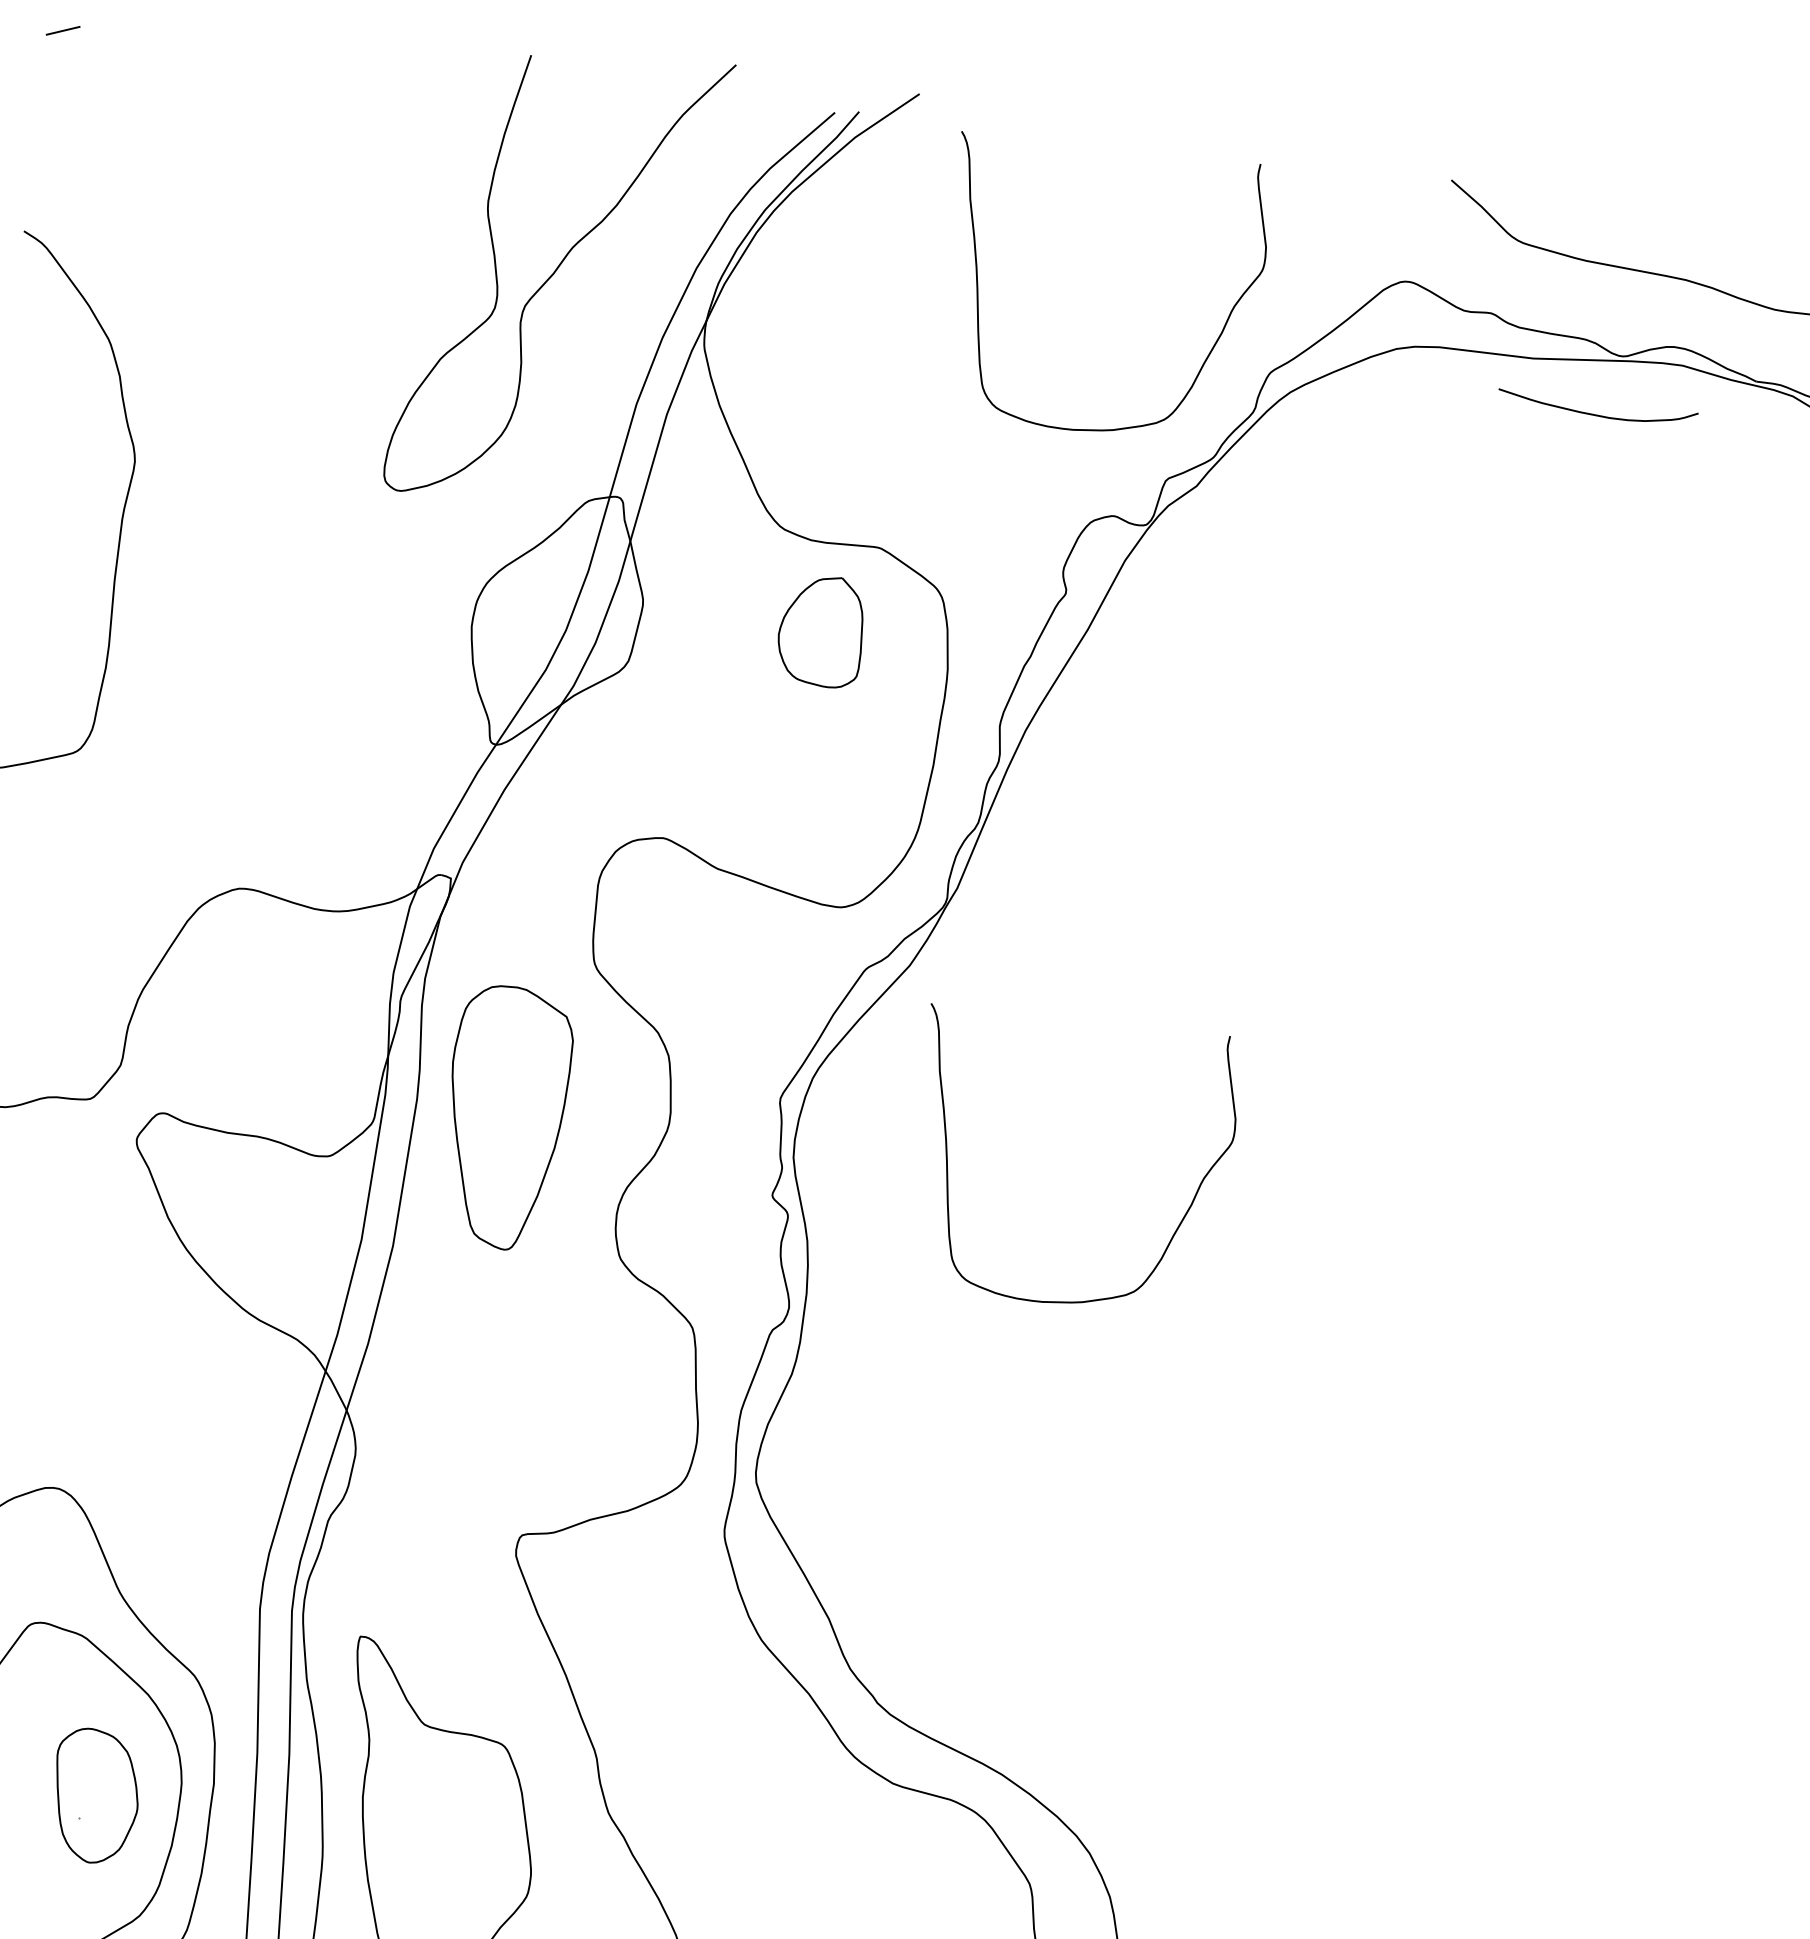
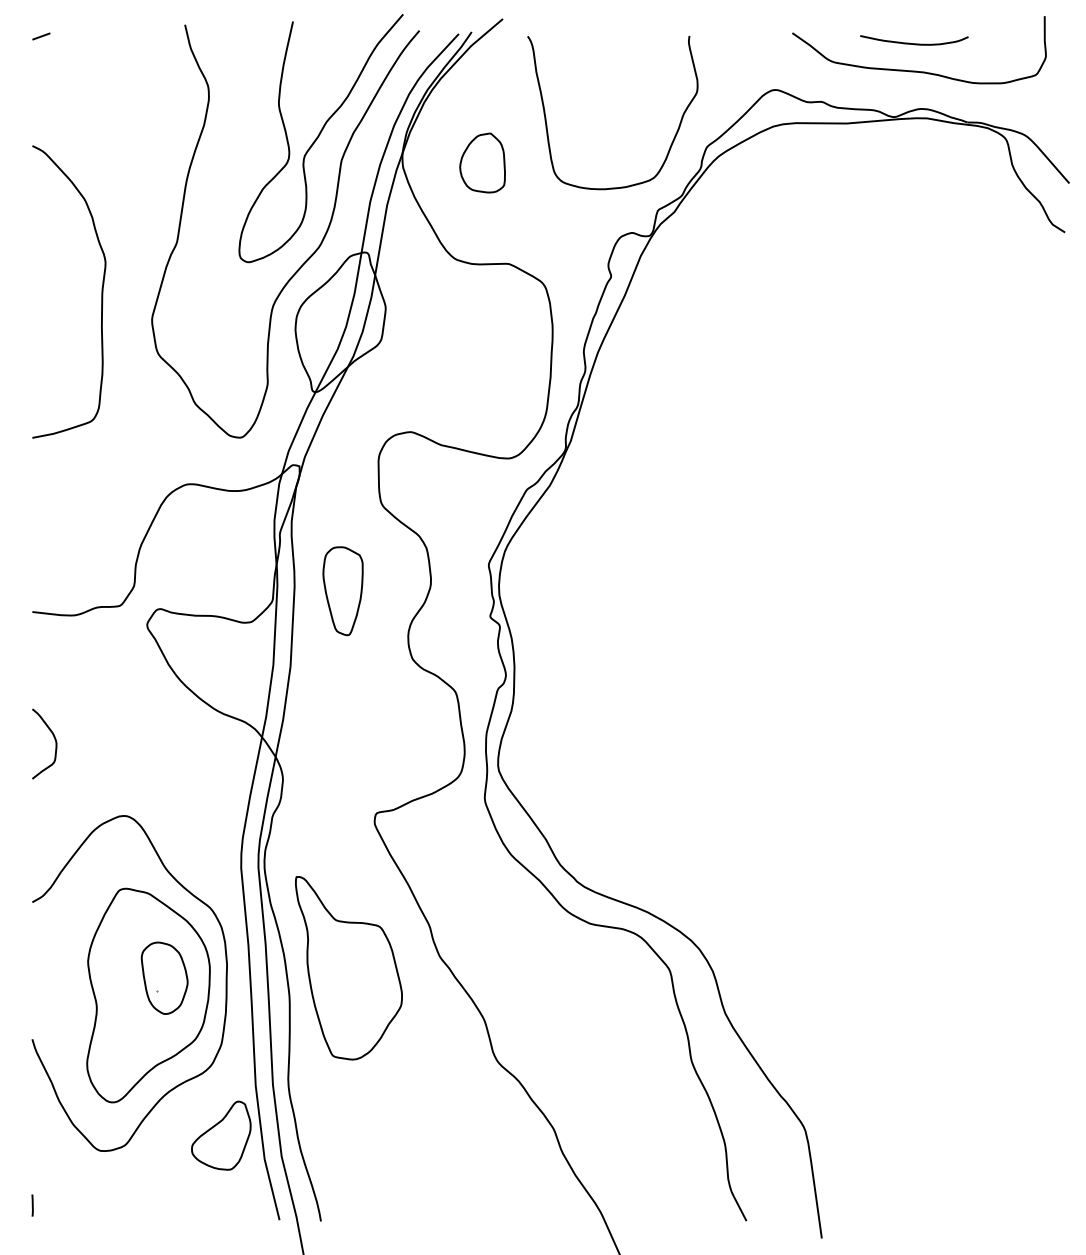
curve: (1597, 414) -> (914, 43), moved
curve: (514, 491) -> (310, 255), added
part: (821, 630) -> (482, 162), moved
part: (504, 1118) -> (342, 591), size x0.62
curve: (1174, 1229) -> (707, 610), removed

